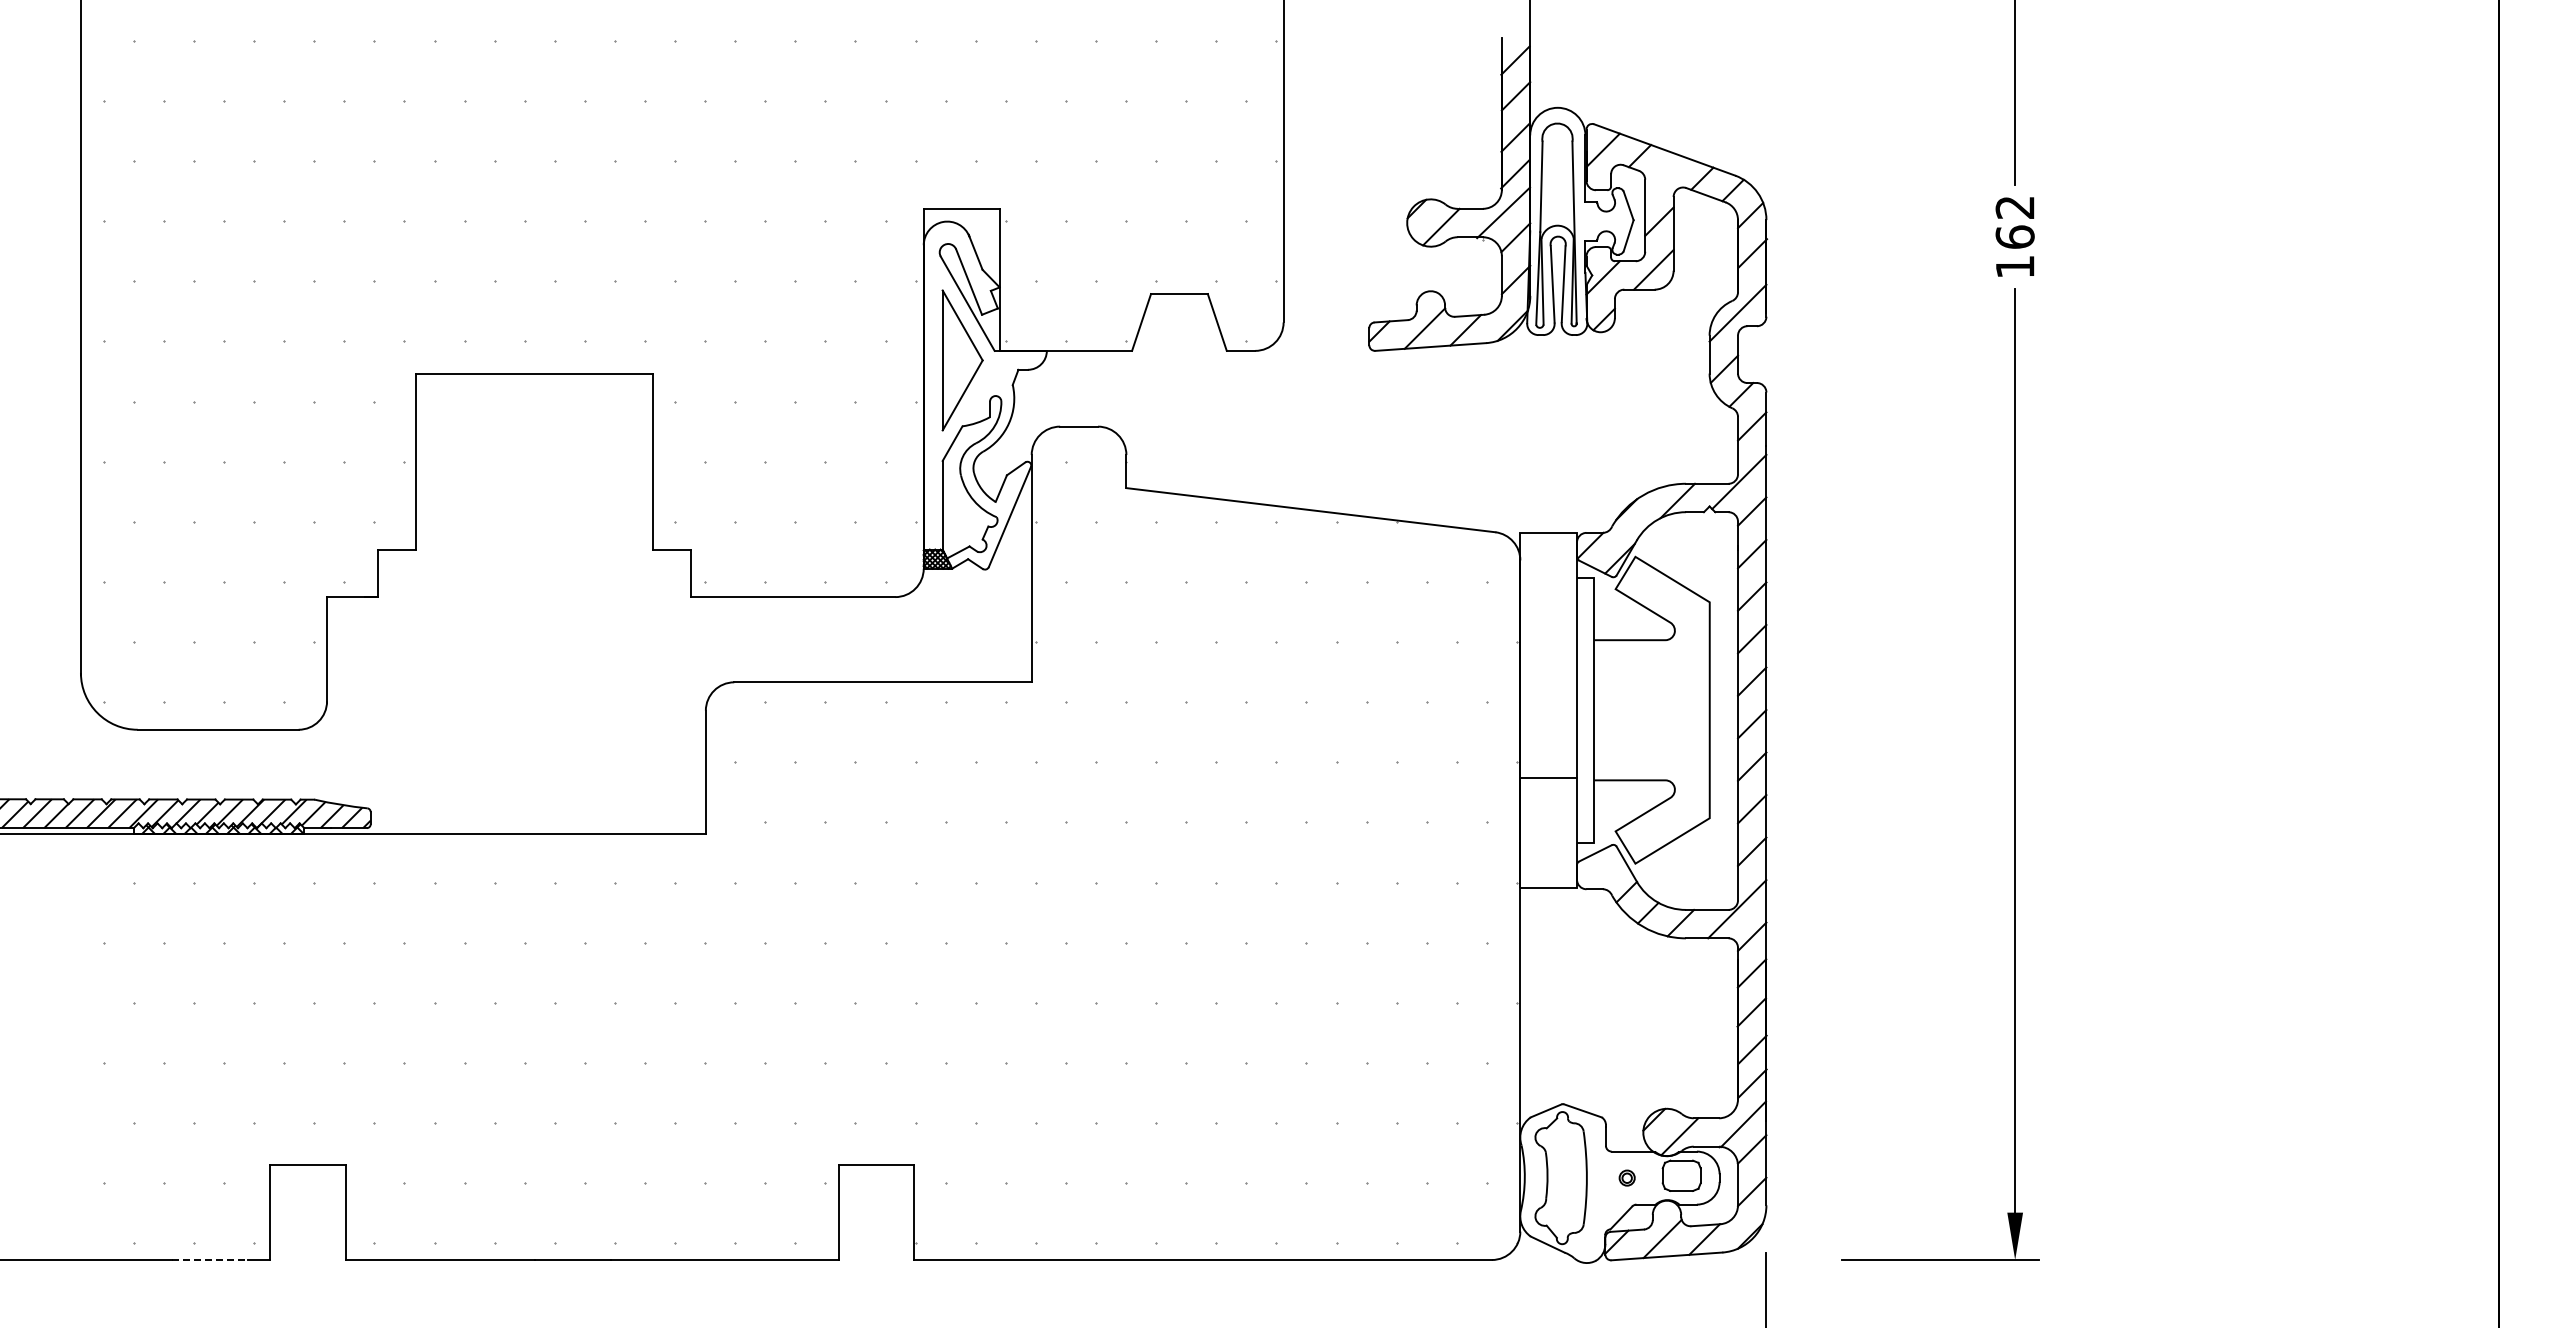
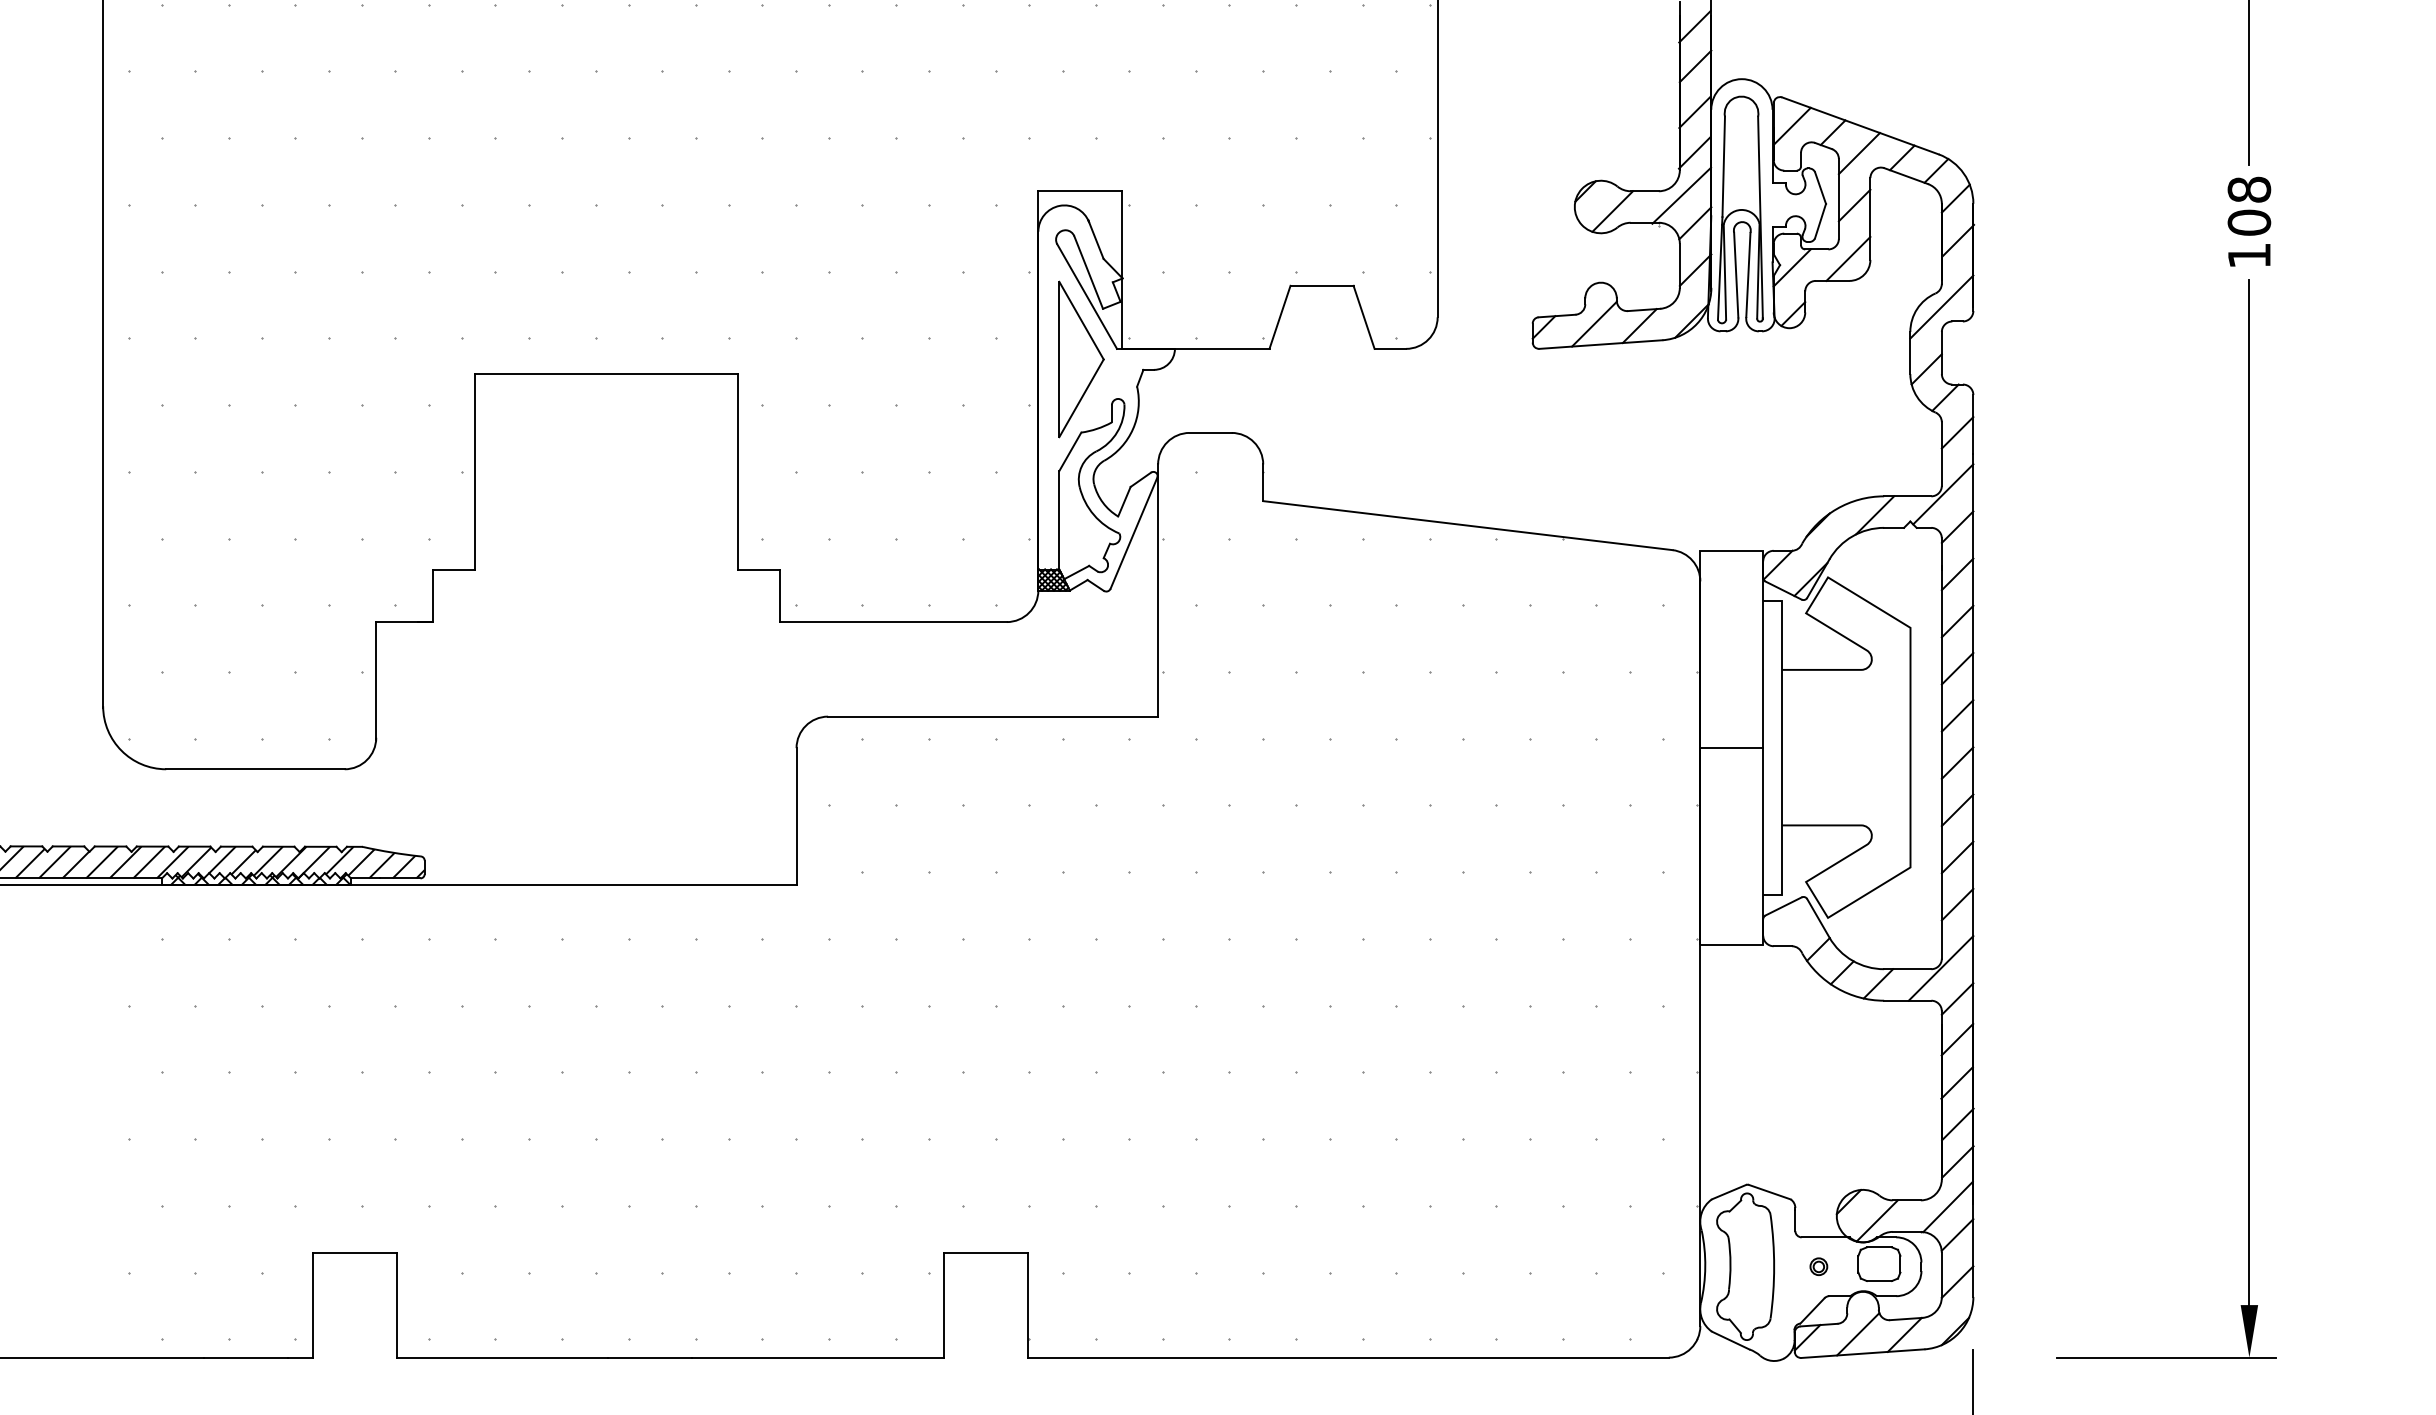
line: (1663, 174) -> (1859, 153), added
text: (2014, 221) -> (2248, 205), 162 -> 108
line: (1548, 778) -> (1731, 747), moved
line: (209, 1260) -> (245, 1358), dashed -> solid

